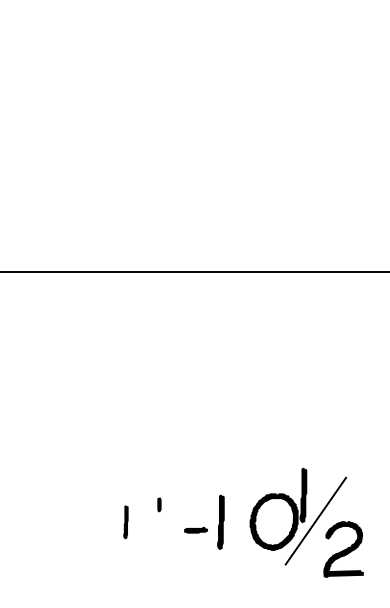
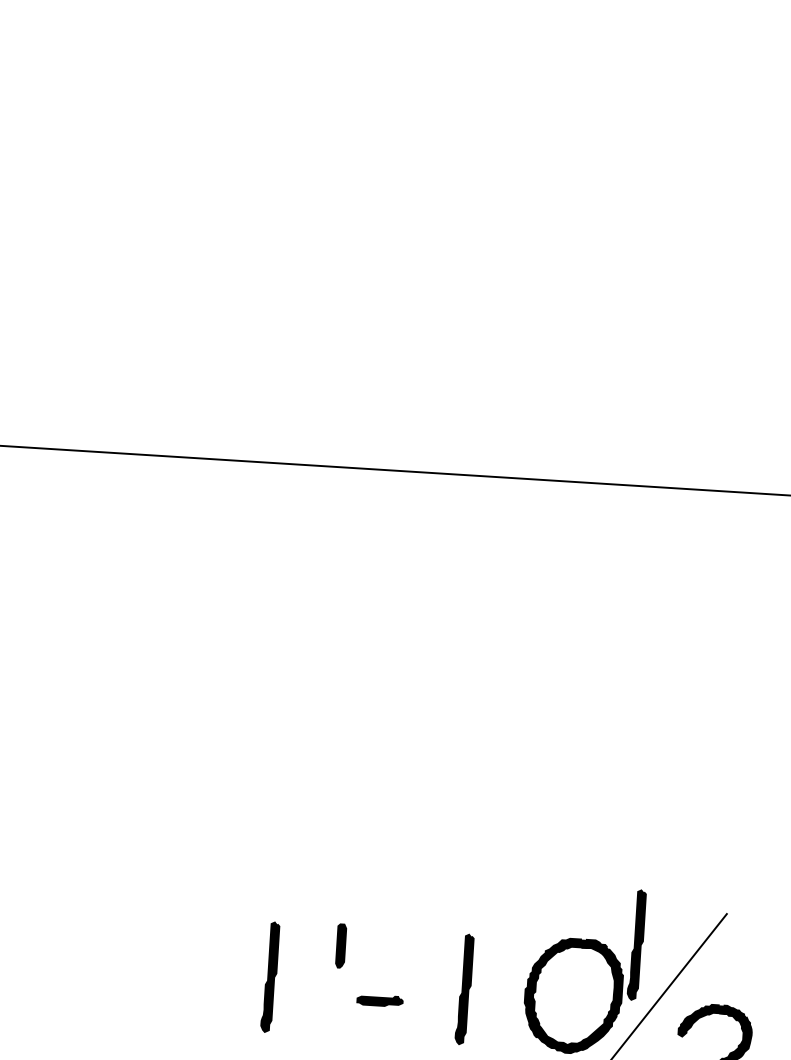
part: (159, 504) -> (341, 945), size x1.67
part: (125, 521) -> (269, 975), size x1.67
part: (195, 530) -> (378, 1001), moved

